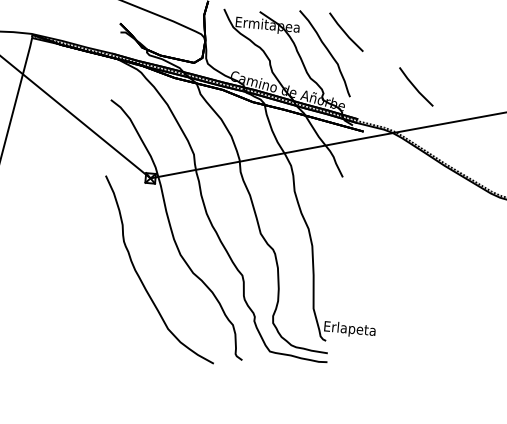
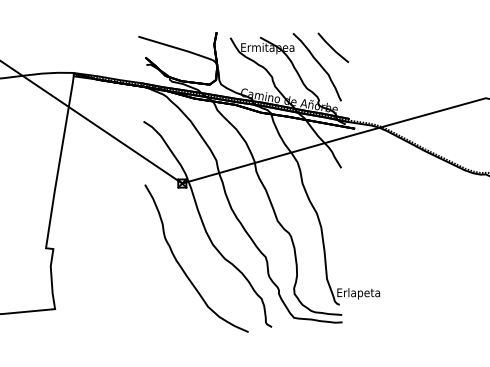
line: (415, 86) -> (394, 87), removed

